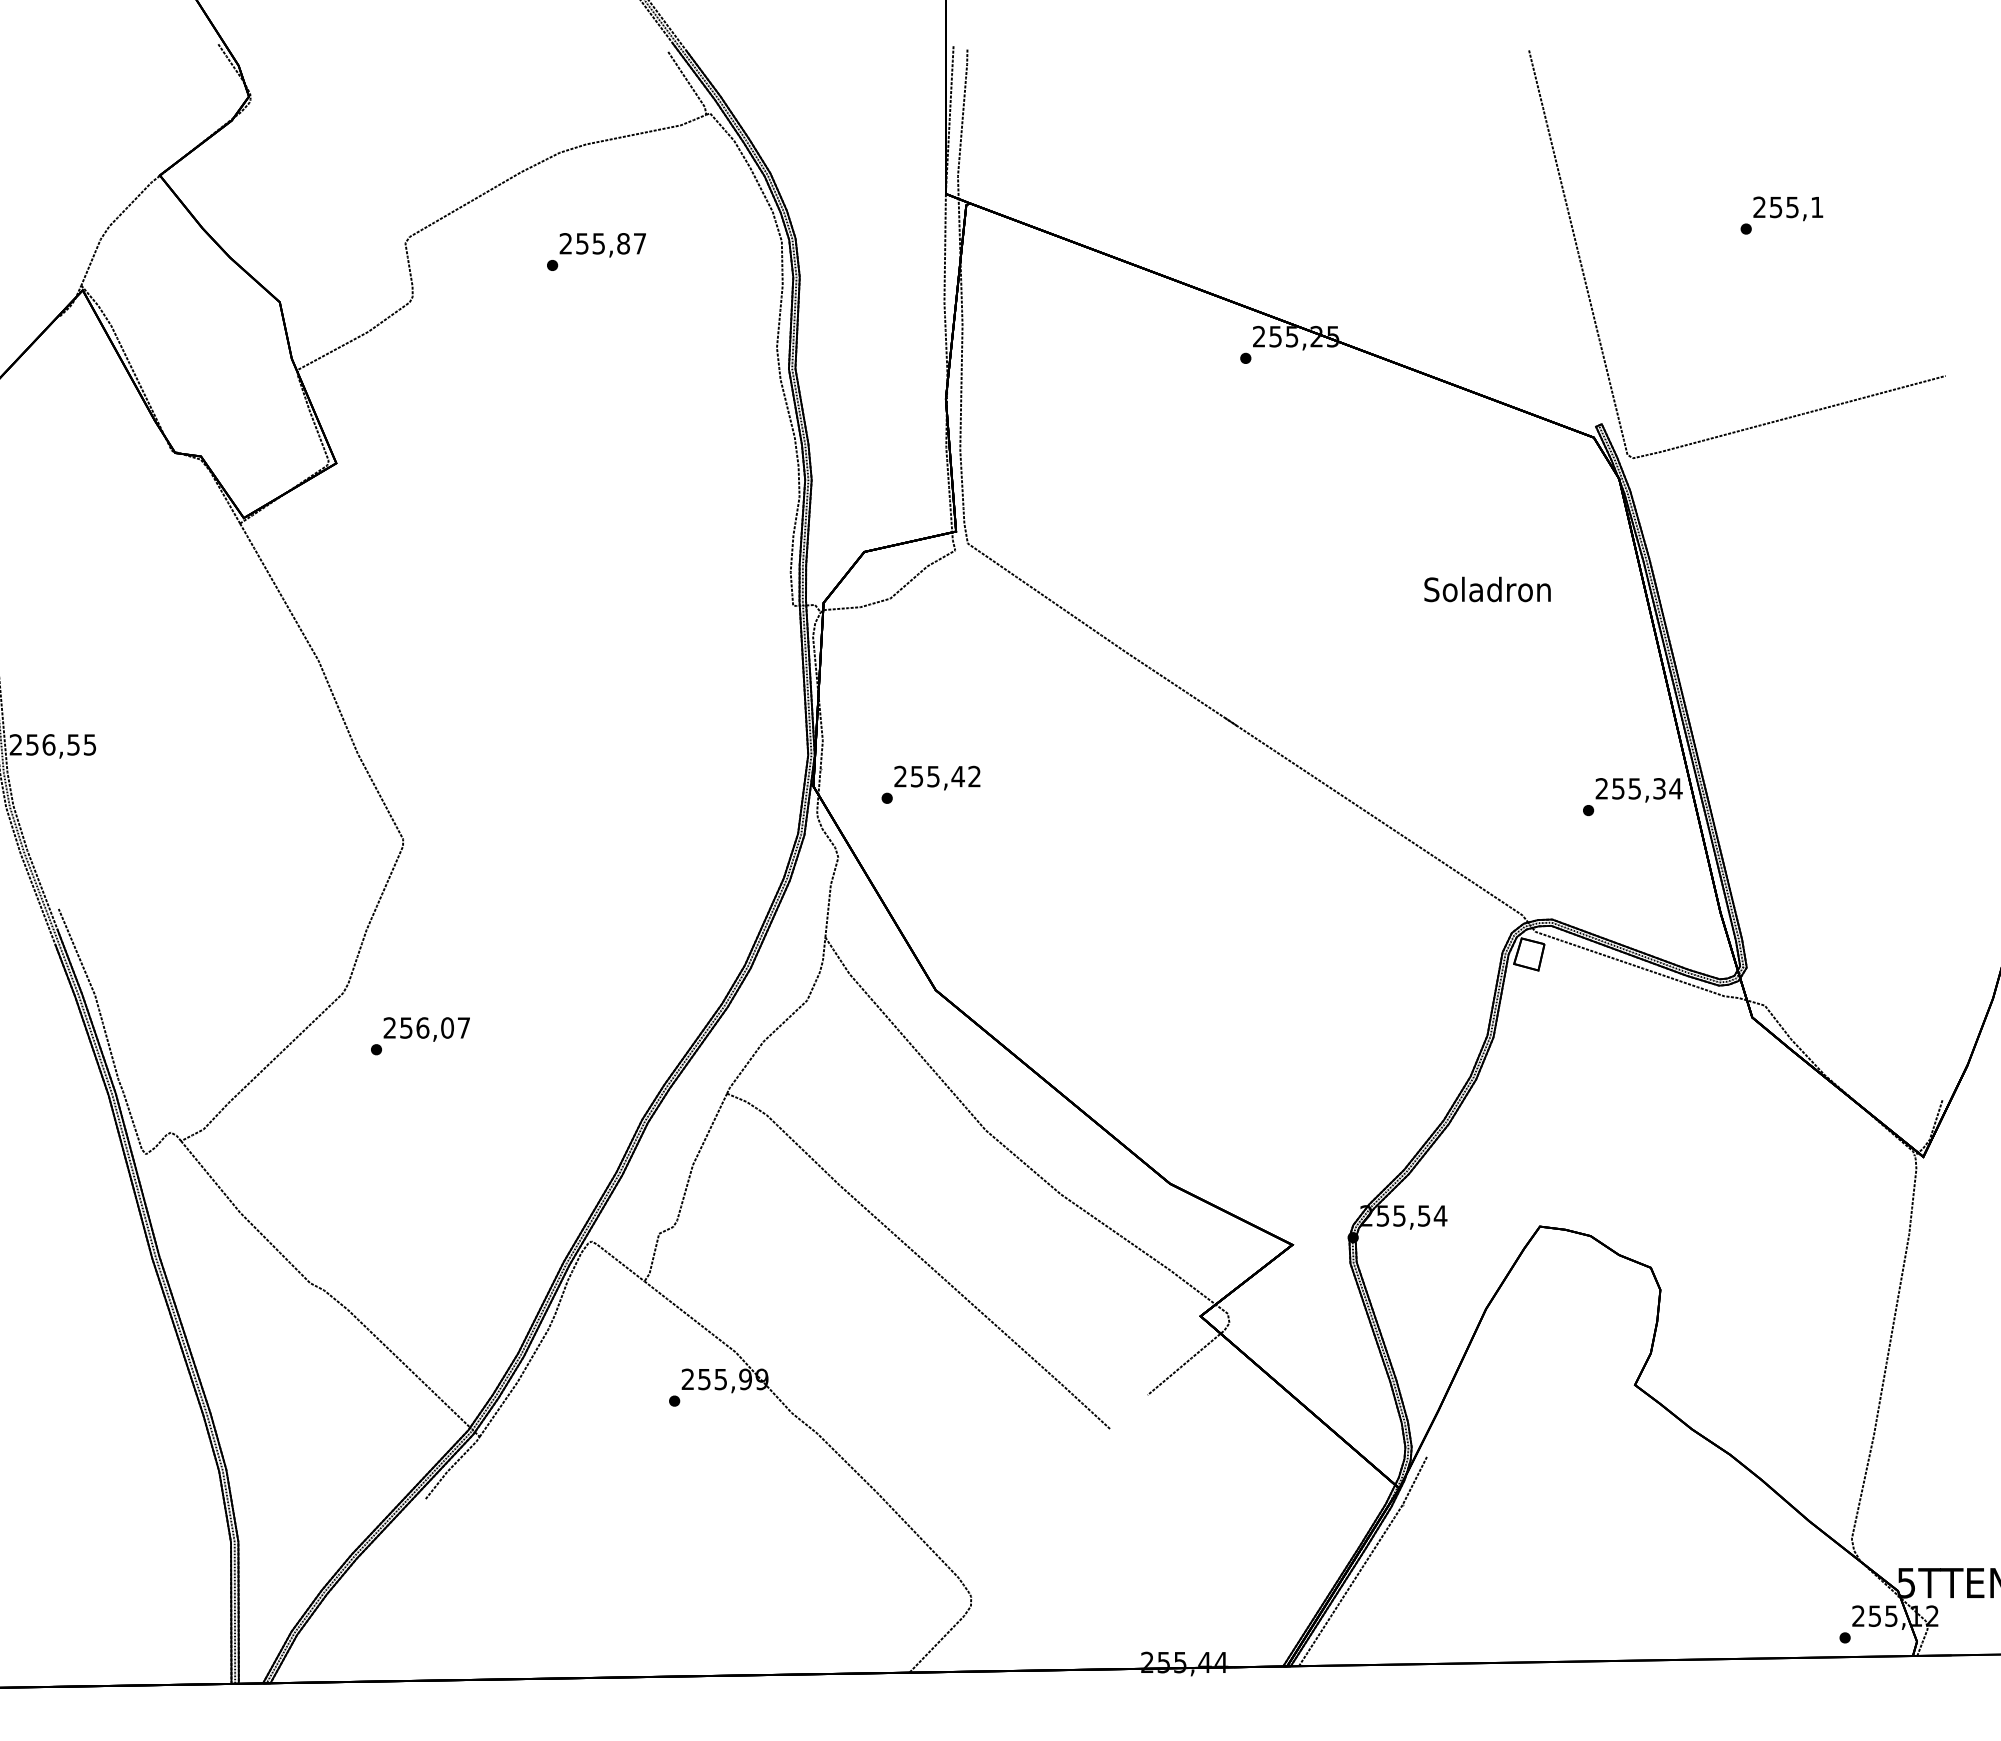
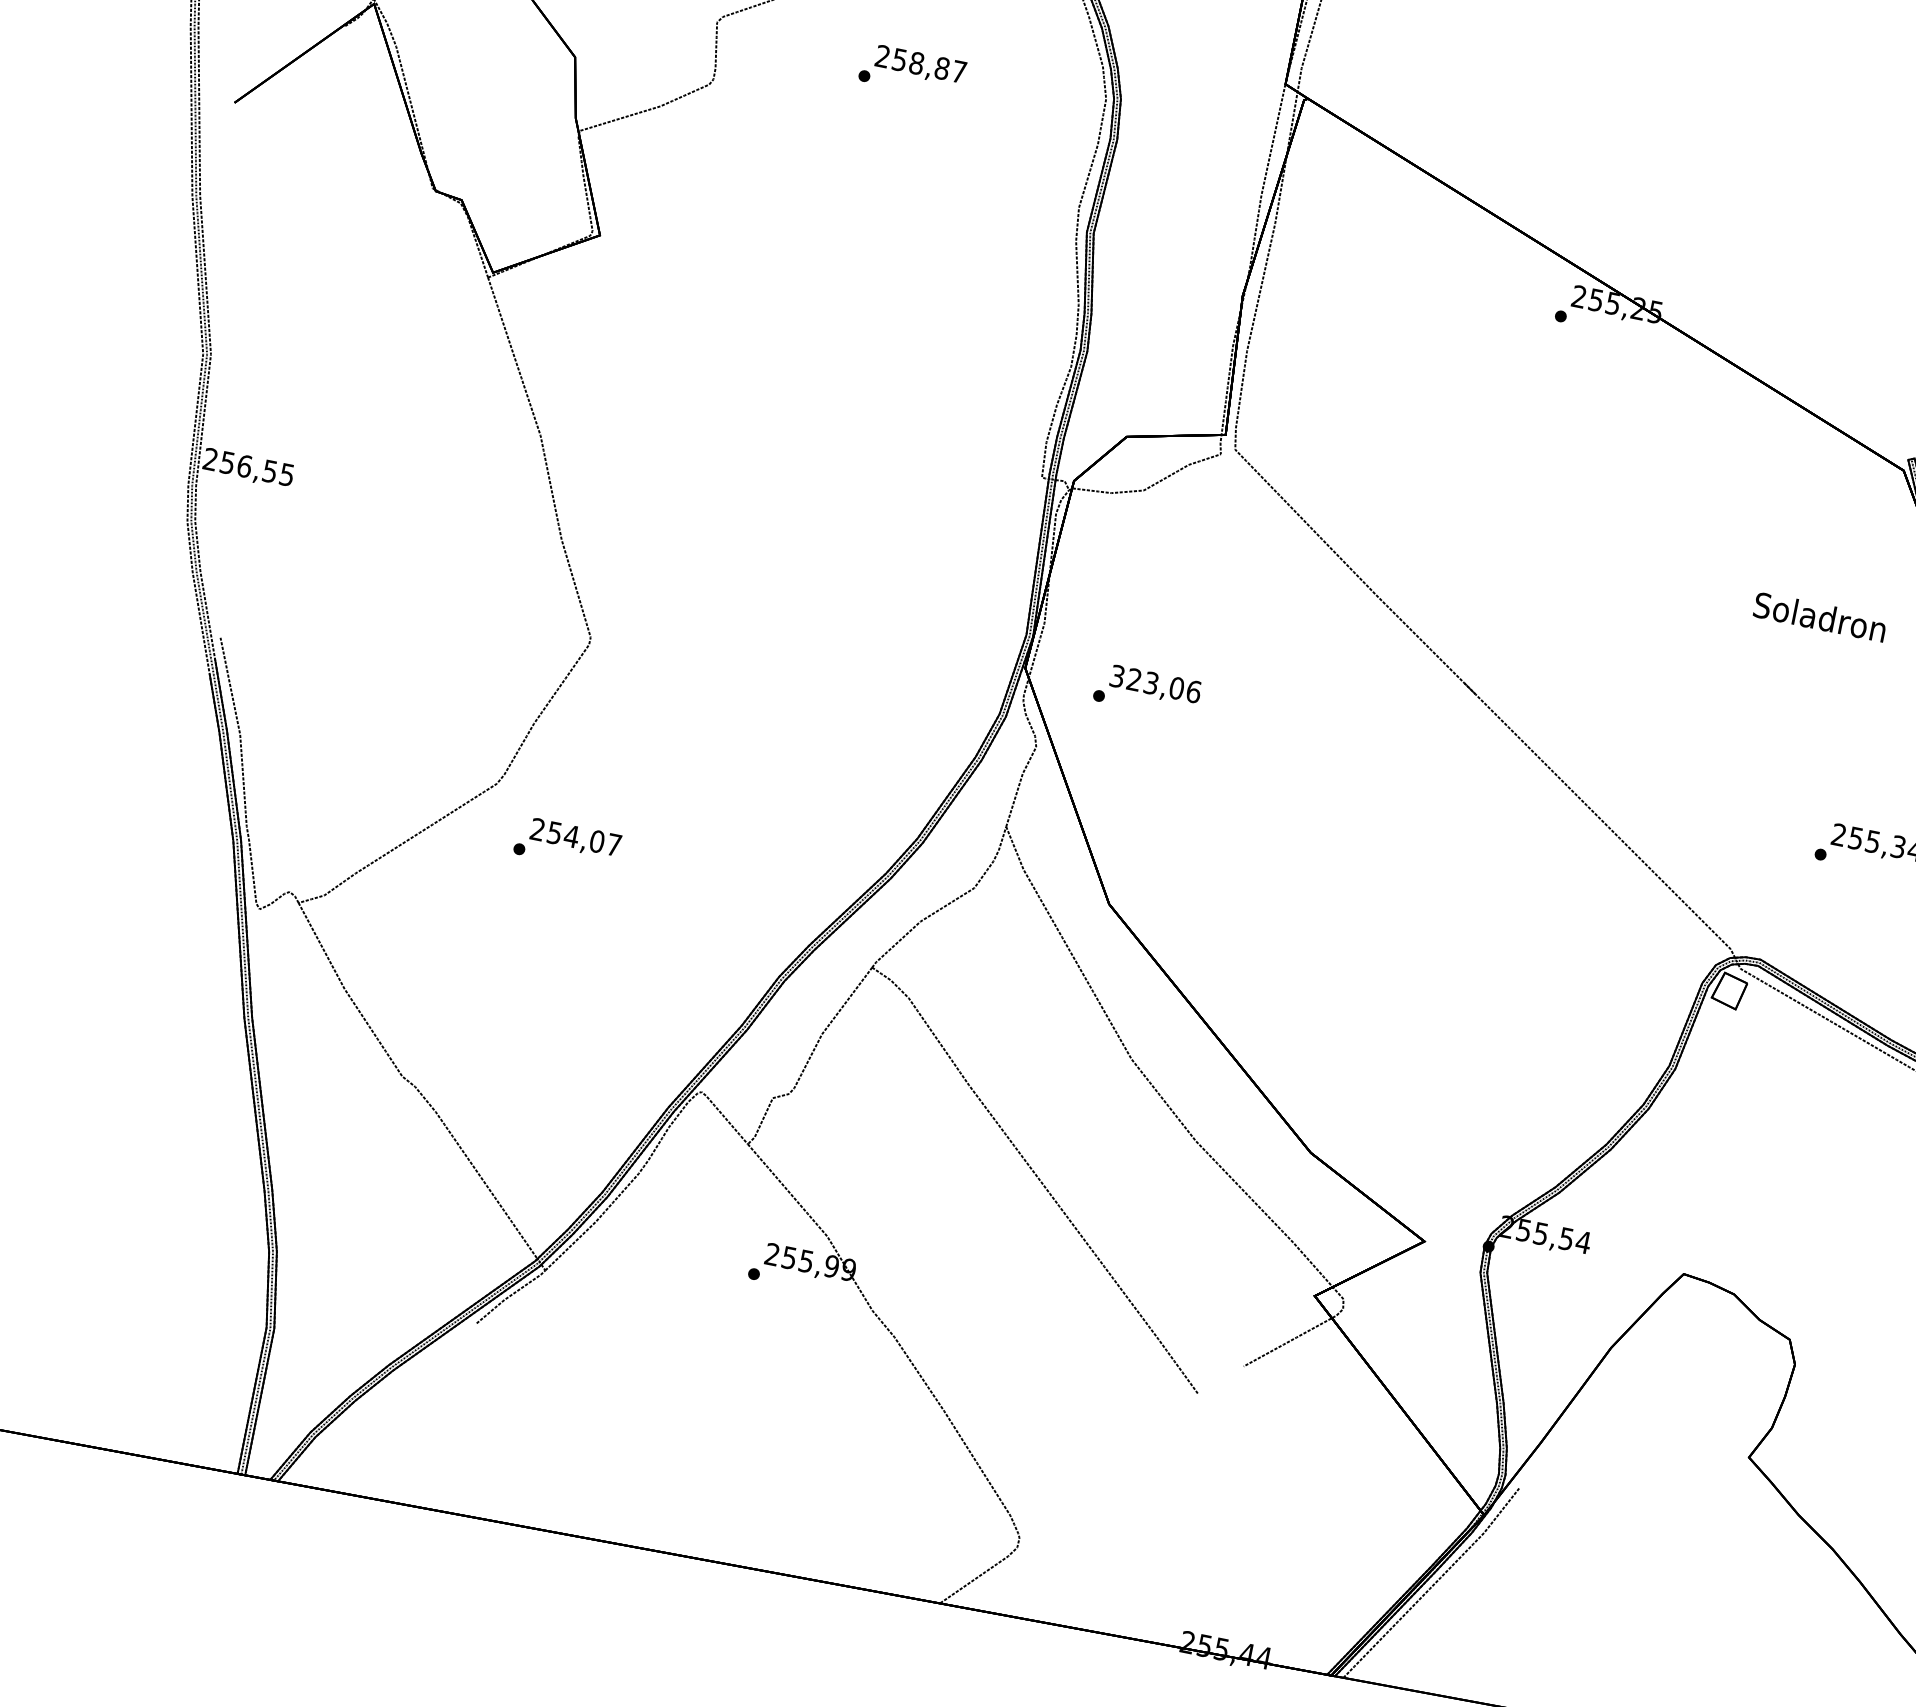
text: (598, 243) -> (916, 63), 255,87 -> 258,87
text: (1487, 589) -> (1820, 617), moved
text: (937, 776) -> (1155, 683), 255,42 -> 323,06
text: (422, 1027) -> (571, 835), 256,07 -> 254,07

